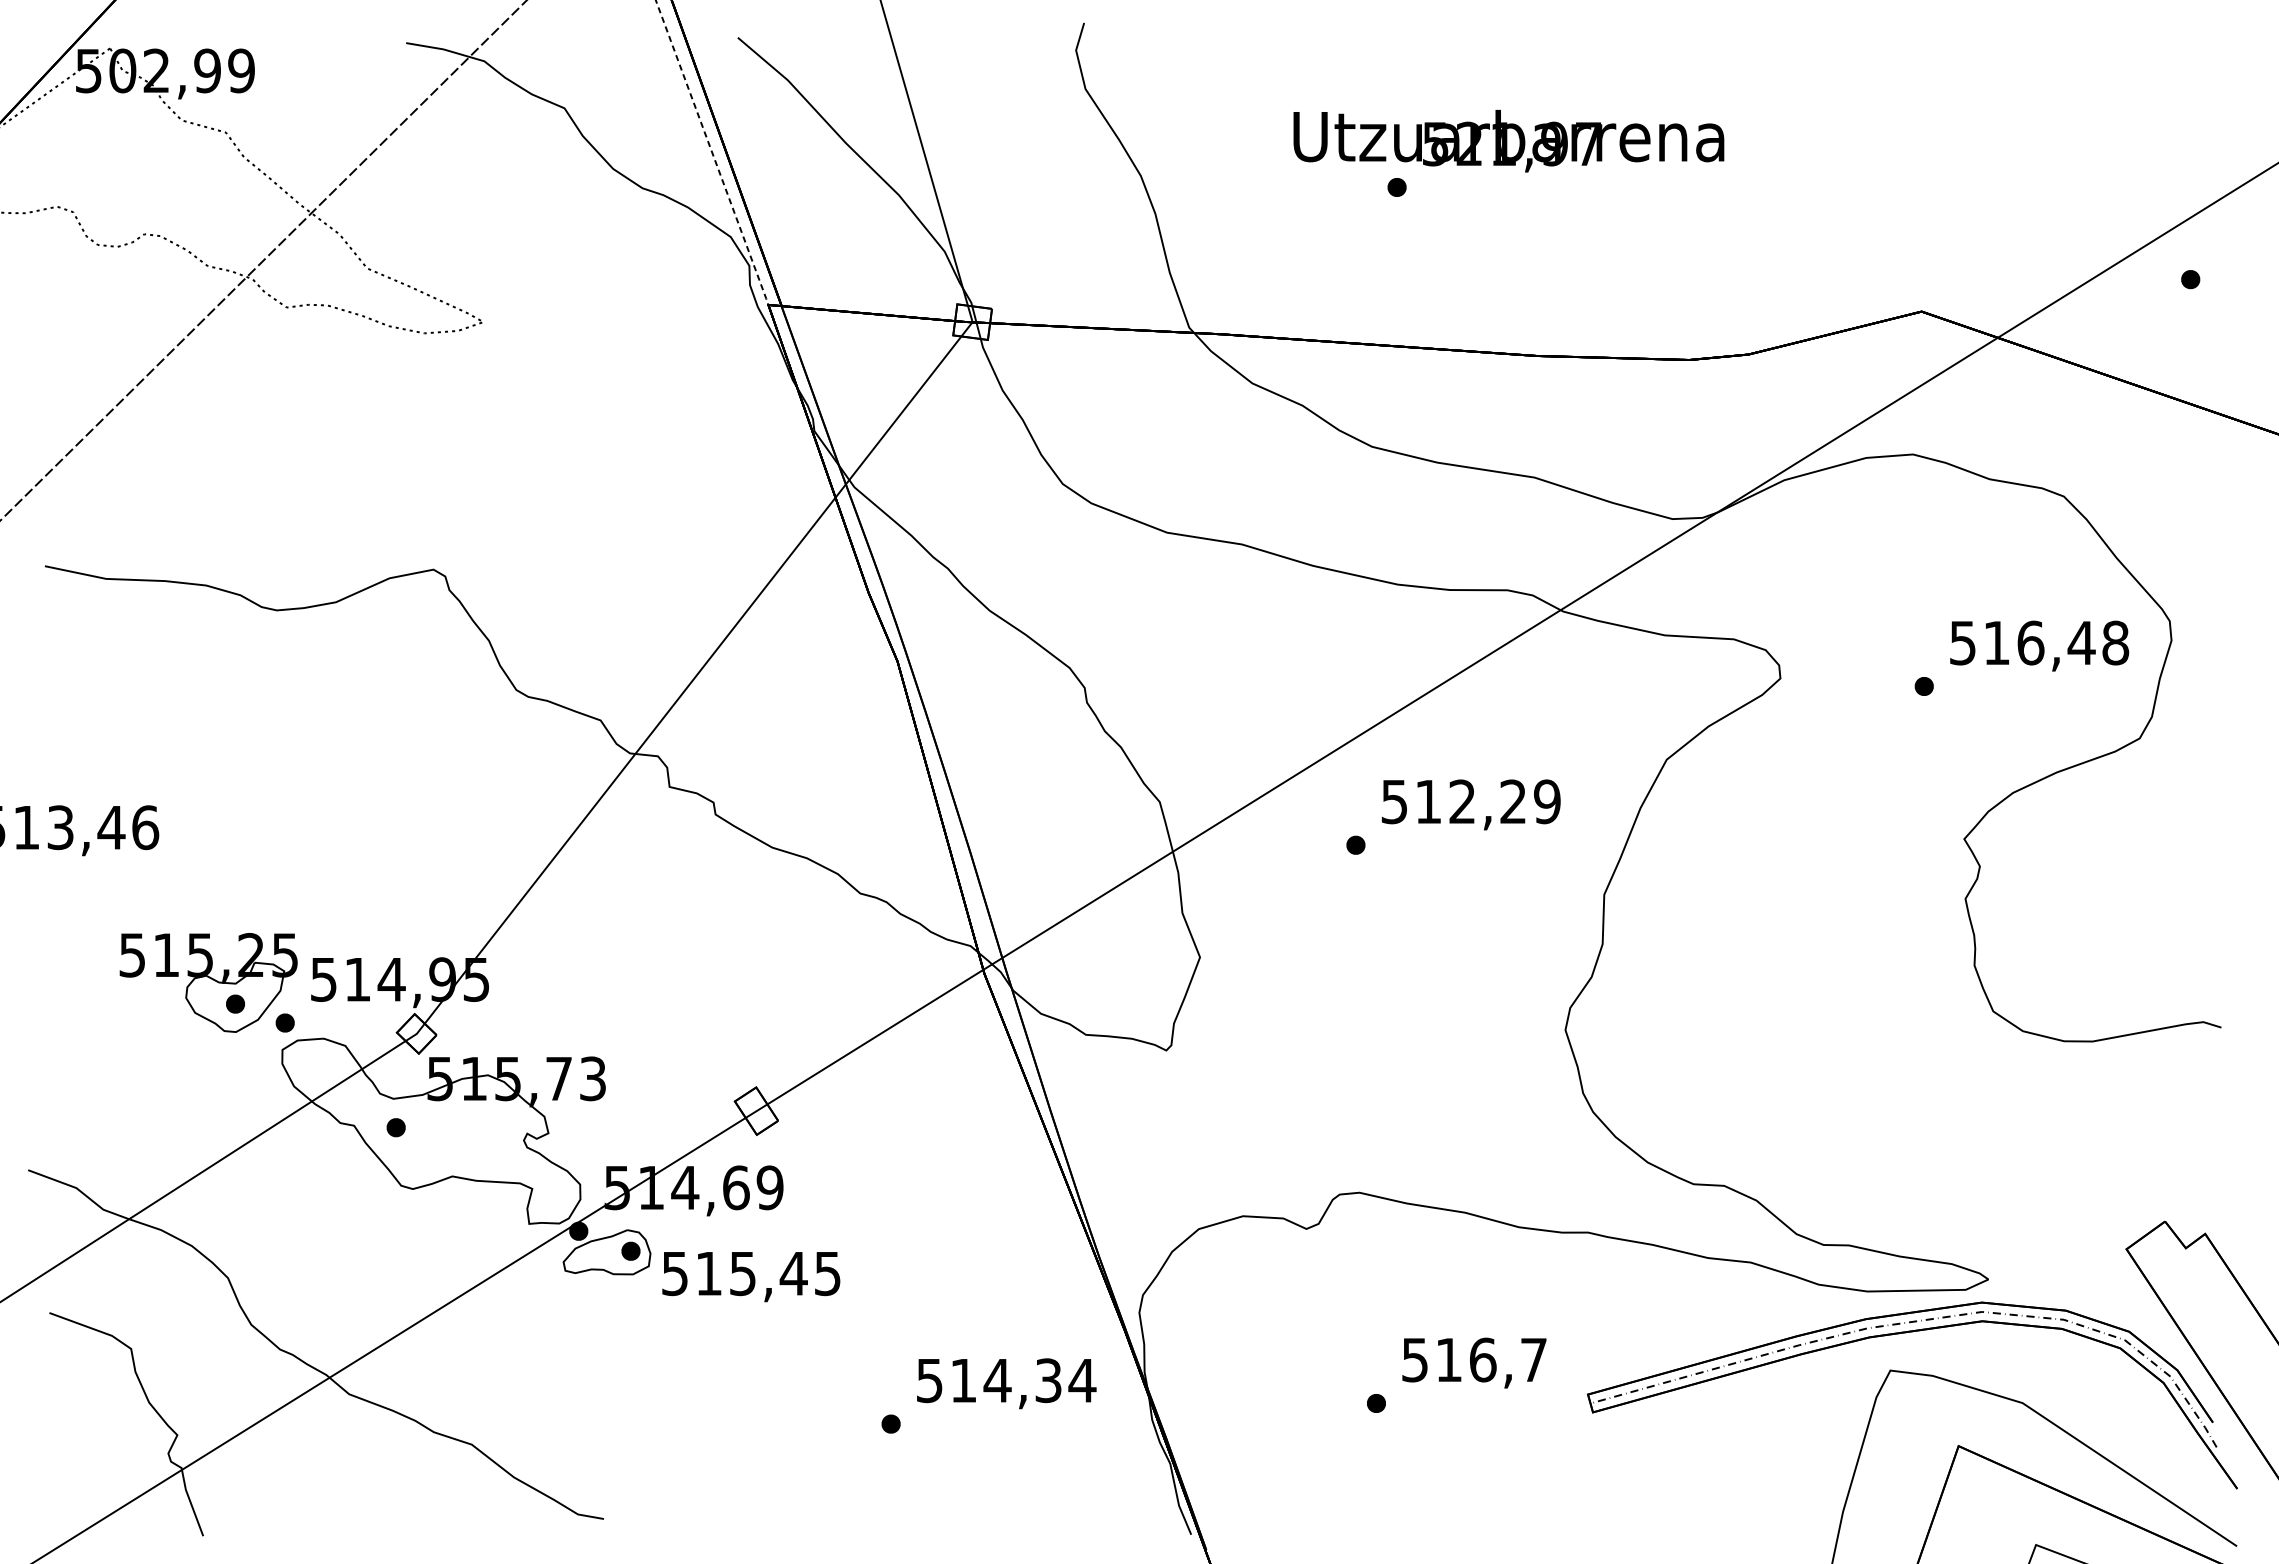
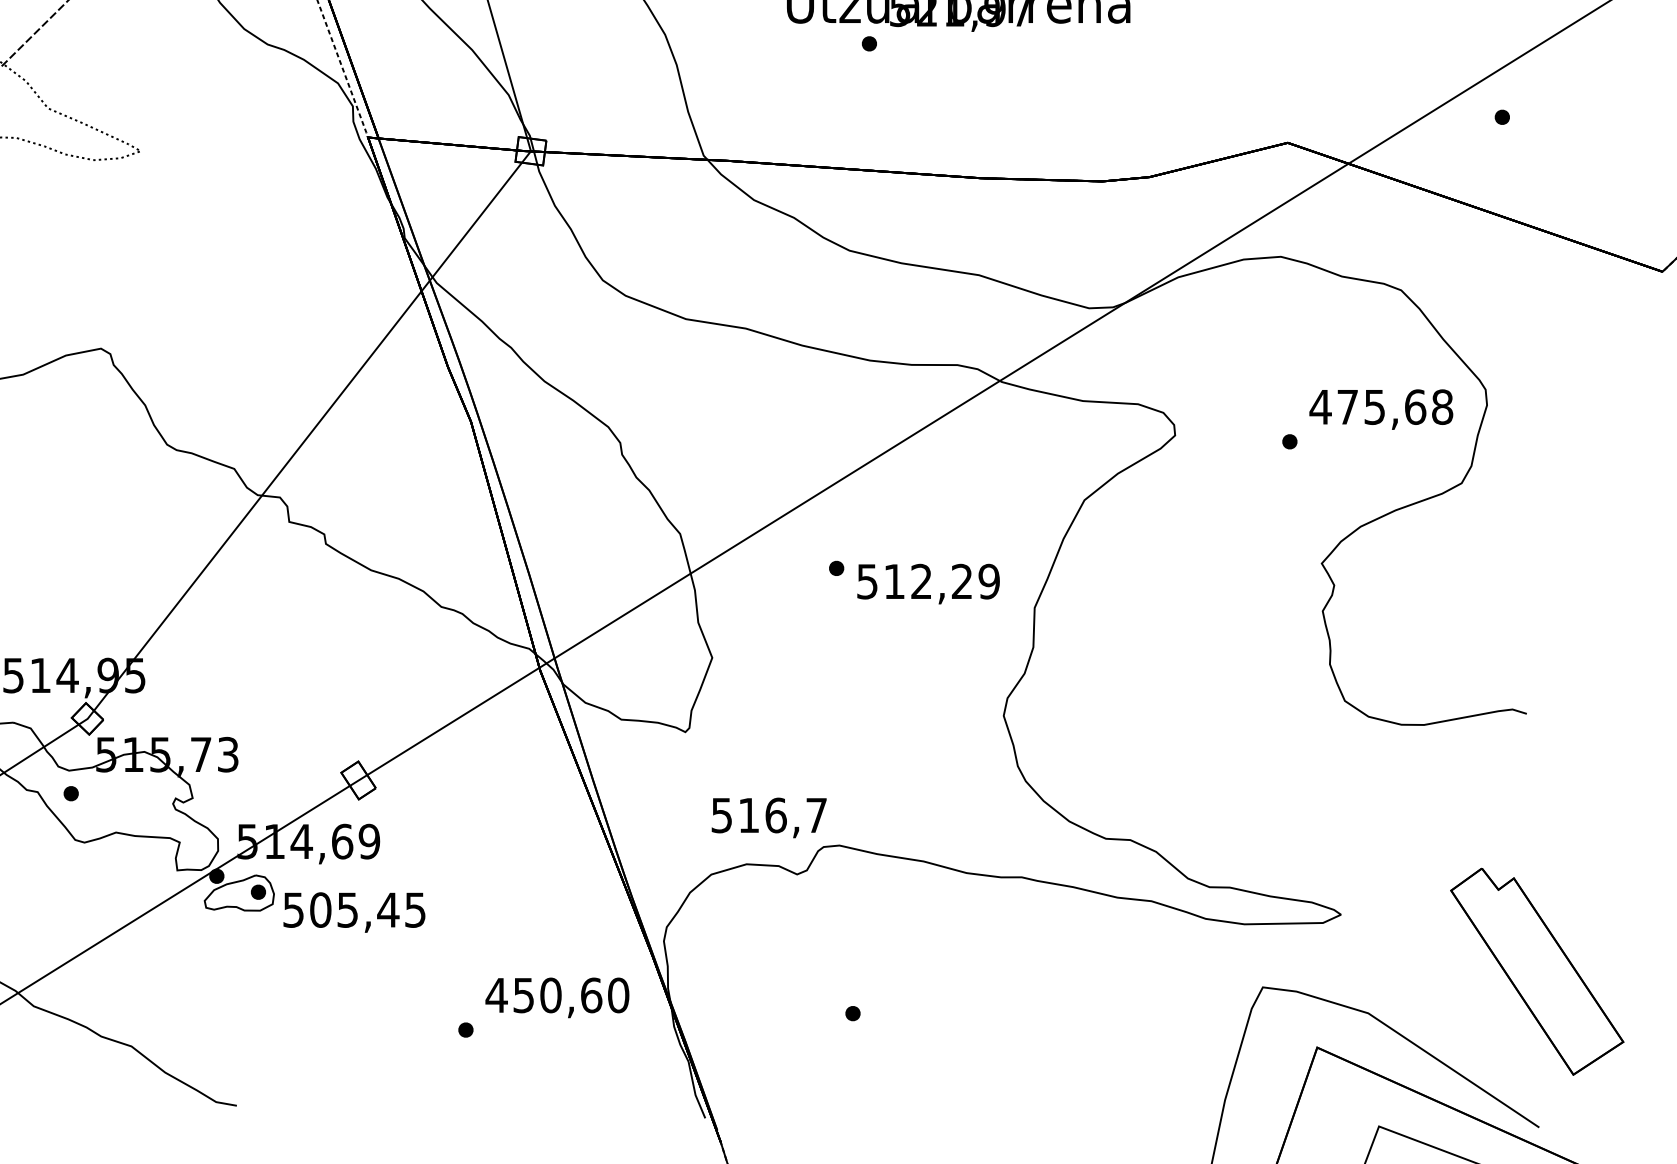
text: (2021, 642) -> (1367, 406), 516,48 -> 475,68
text: (1470, 804) -> (927, 583), moved
text: (708, 1273) -> (320, 909), 515,45 -> 505,45
part: (1906, 1333) -> (1275, 957), removed
text: (1474, 1362) -> (769, 817), moved
text: (1005, 1380) -> (557, 995), 514,34 -> 450,60

